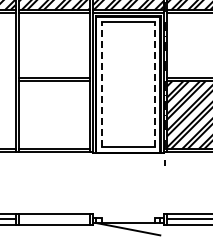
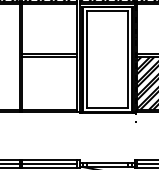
line: (101, 84) -> (86, 59), dashed -> solid
line: (154, 84) -> (127, 59), dashed -> solid
line: (127, 218) -> (106, 163), added
line: (53, 219) -> (49, 164), added

